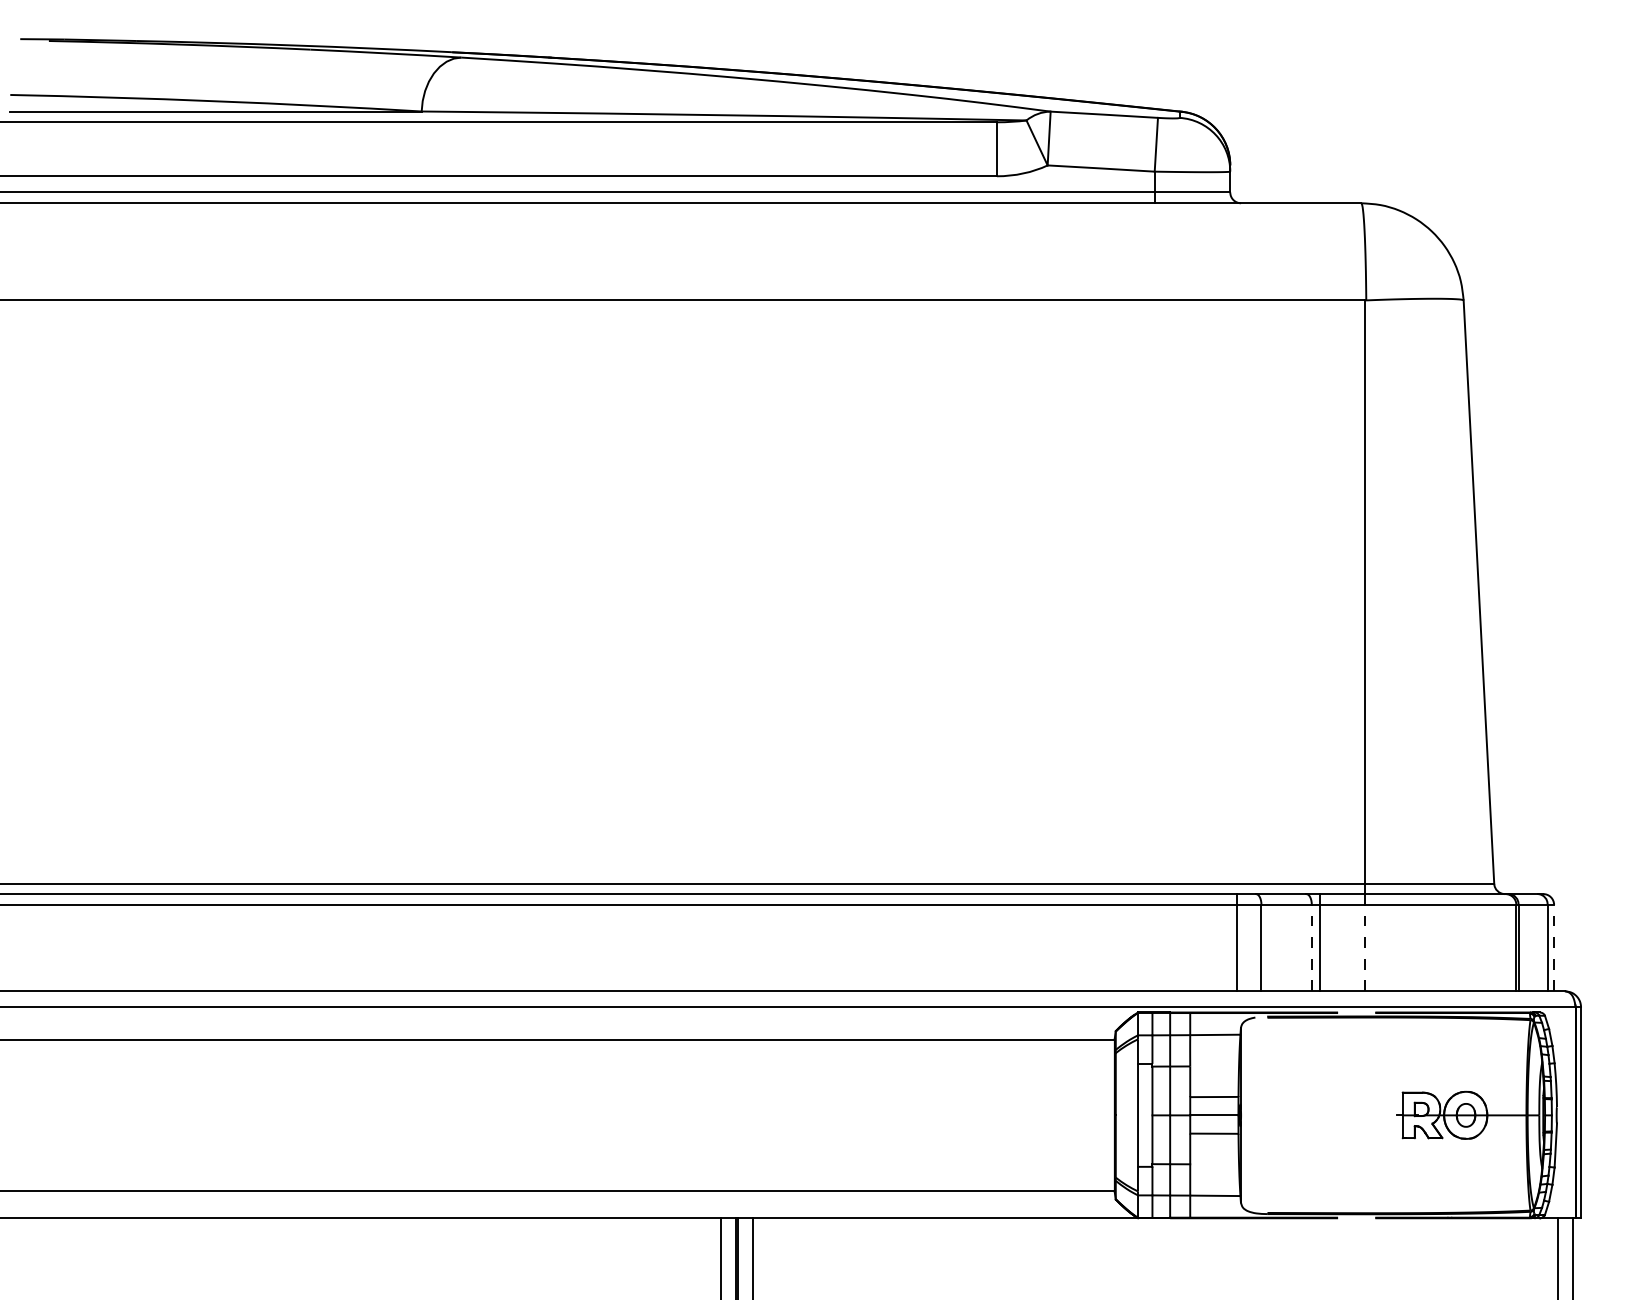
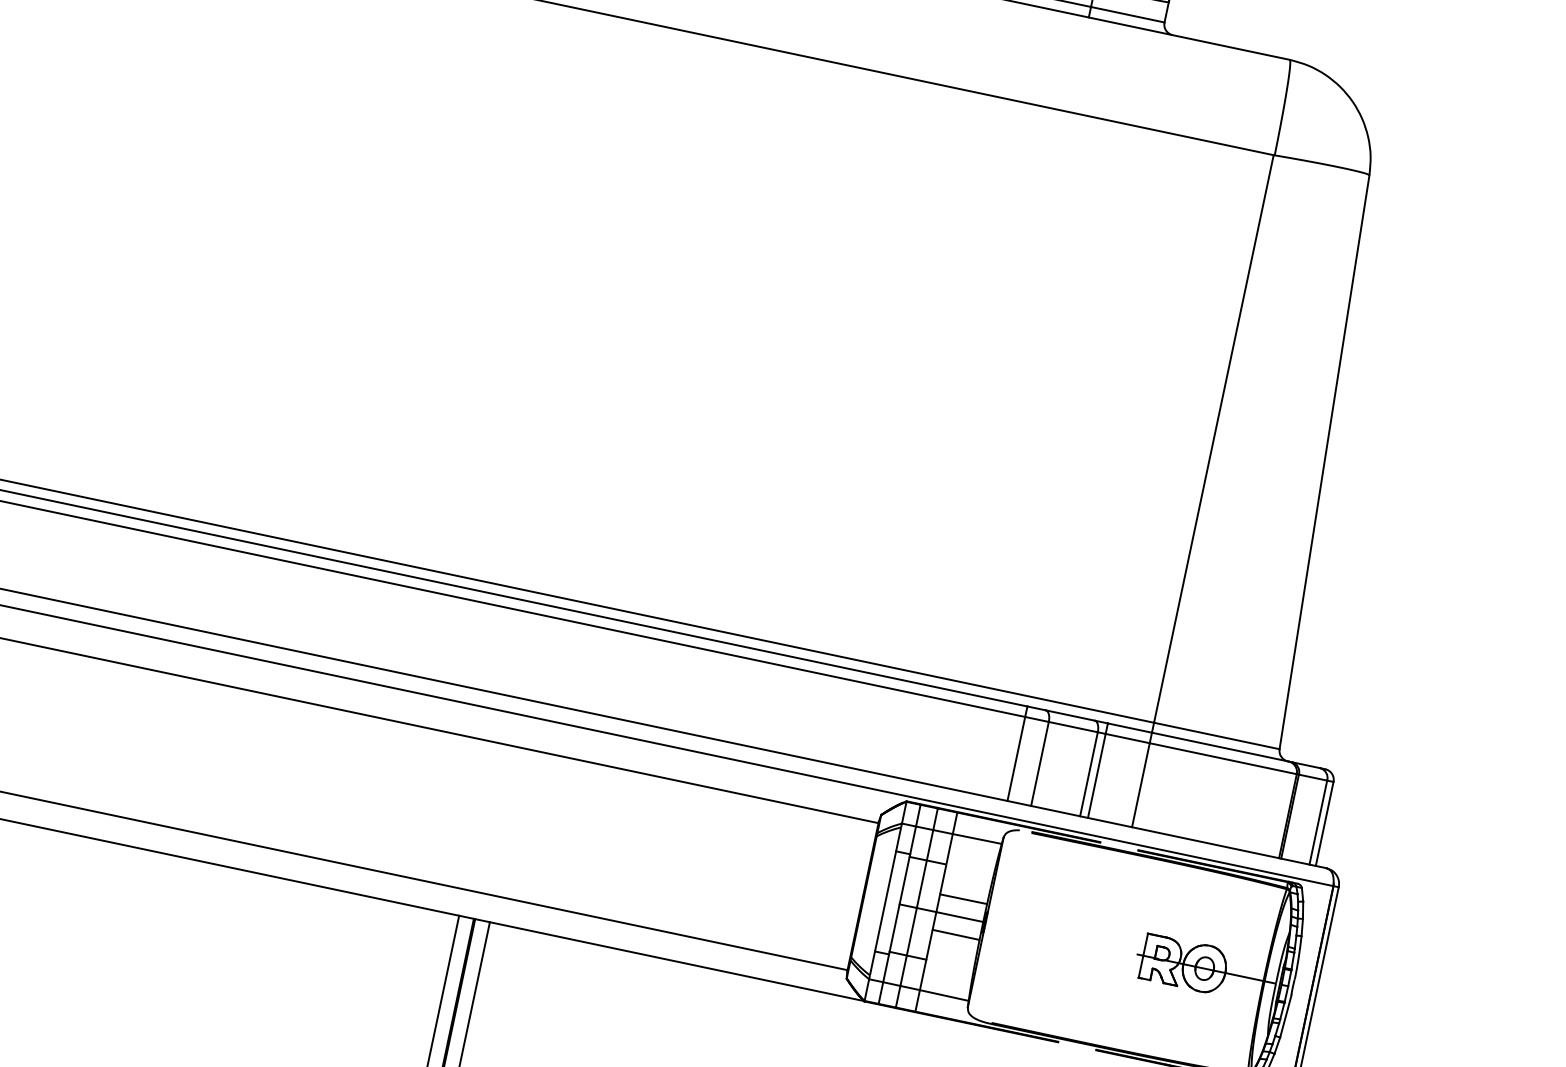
line: (1311, 947) -> (1088, 773), dashed -> solid
line: (1365, 947) -> (1141, 784), dashed -> solid
line: (1554, 947) -> (1325, 823), dashed -> solid

